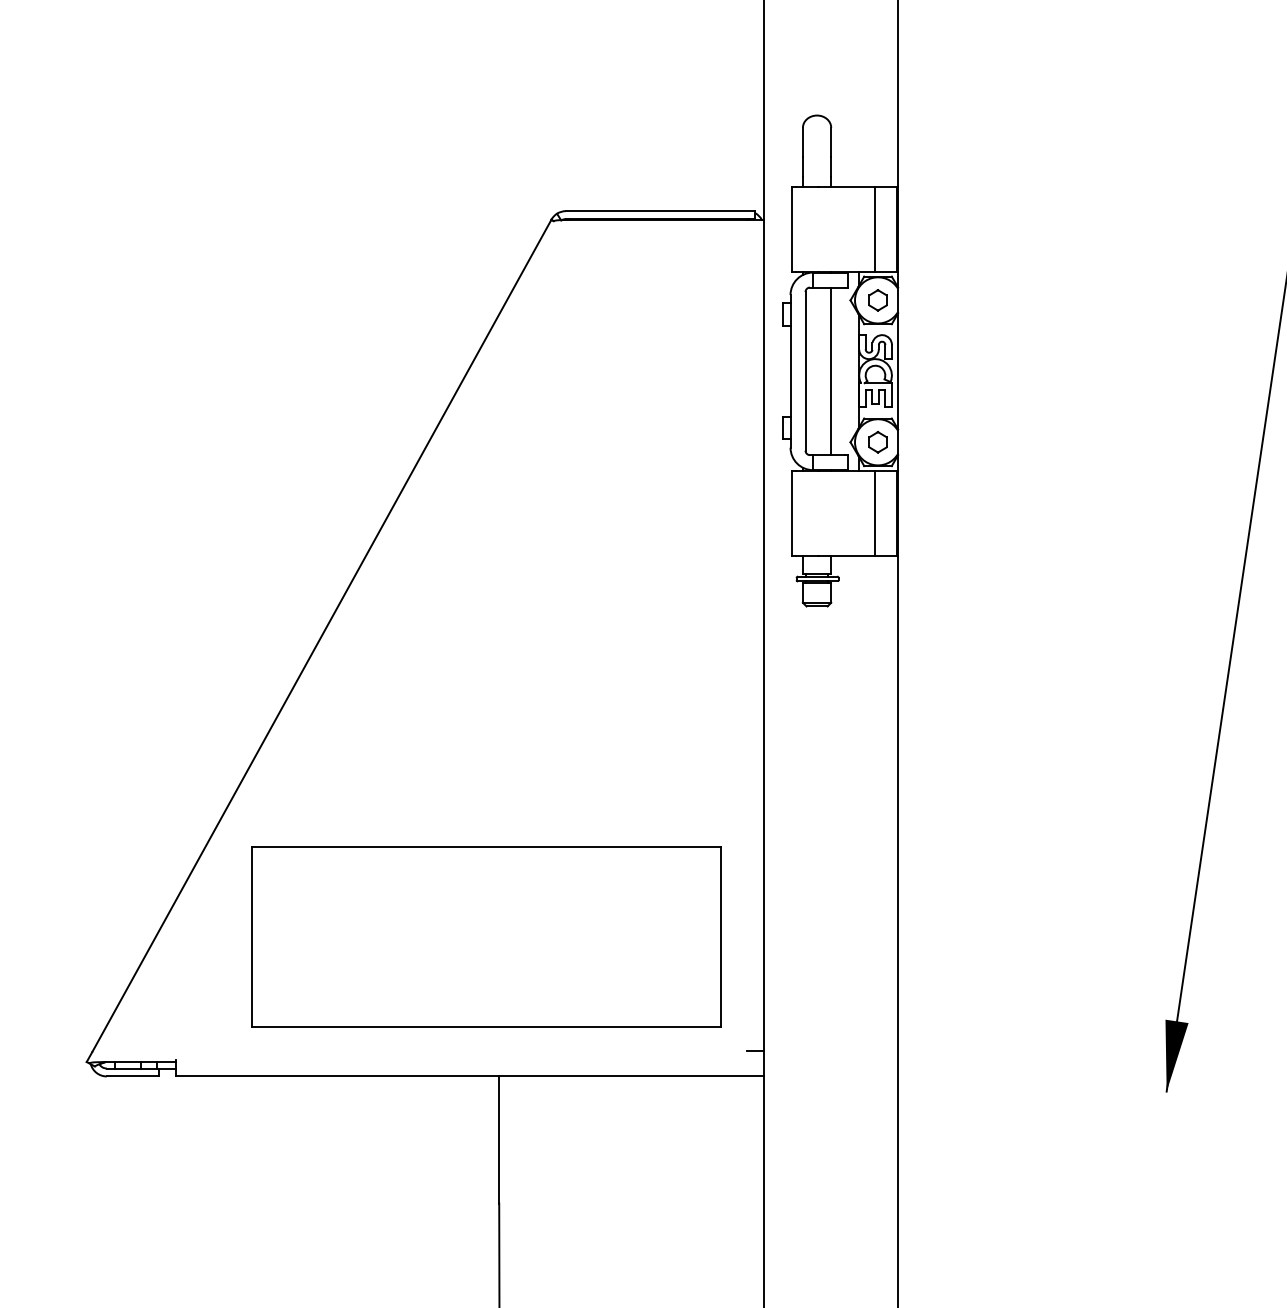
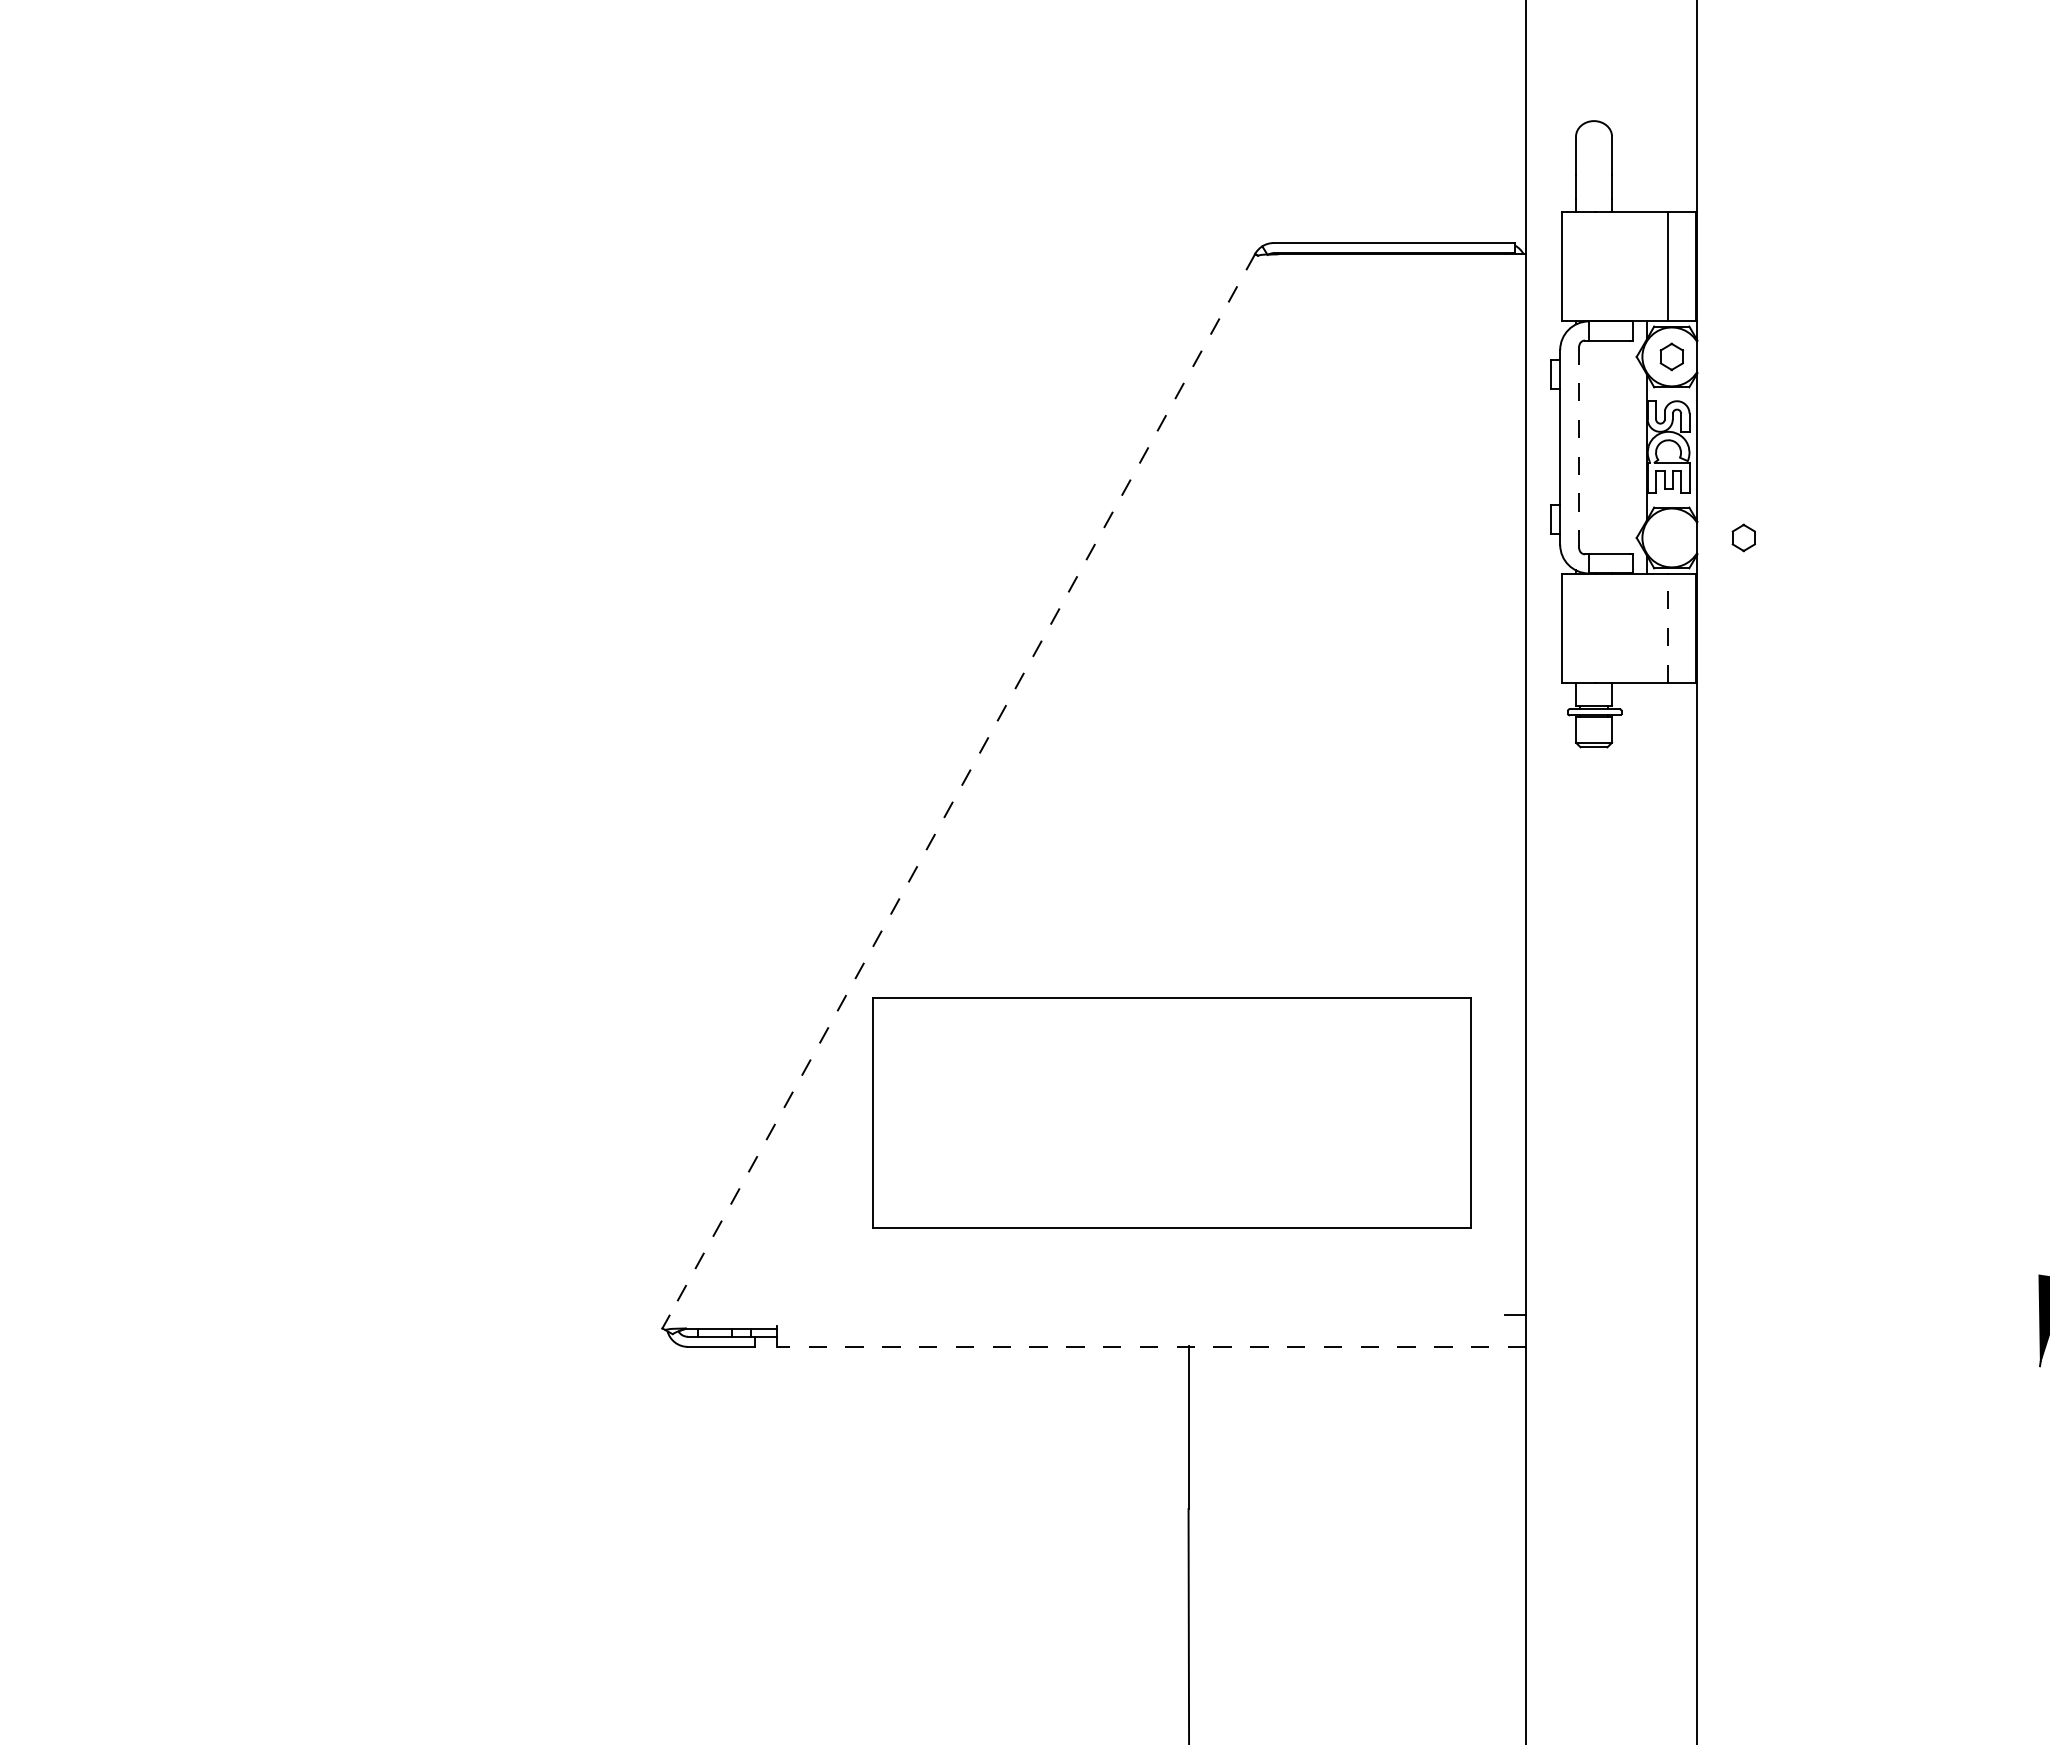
line: (805, 370) -> (1579, 446), solid -> dashed
line: (831, 371) -> (1612, 447), removed
part: (877, 441) -> (1743, 537), moved
line: (875, 513) -> (1668, 628), solid -> dashed
line: (322, 636) -> (962, 785), solid -> dashed
part: (485, 936) -> (1171, 1112), moved
line: (470, 1076) -> (1151, 1346), solid -> dashed

